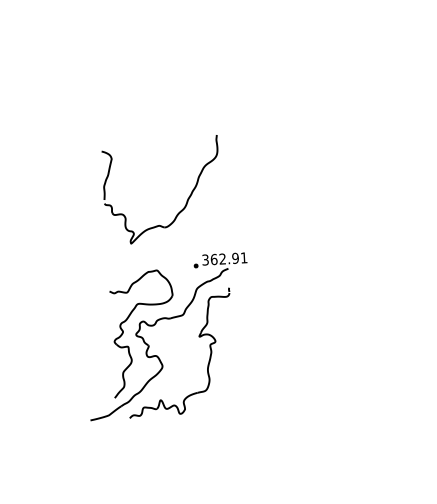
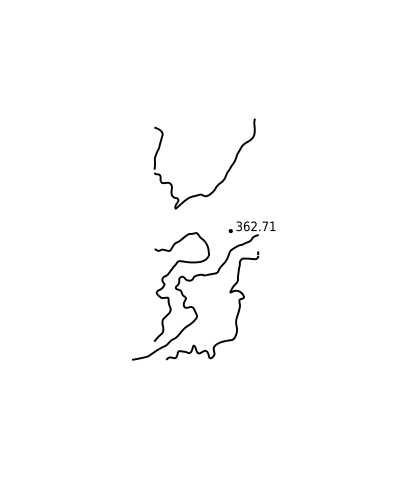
text: (235, 258) -> (265, 226), 362.91 -> 362.71

